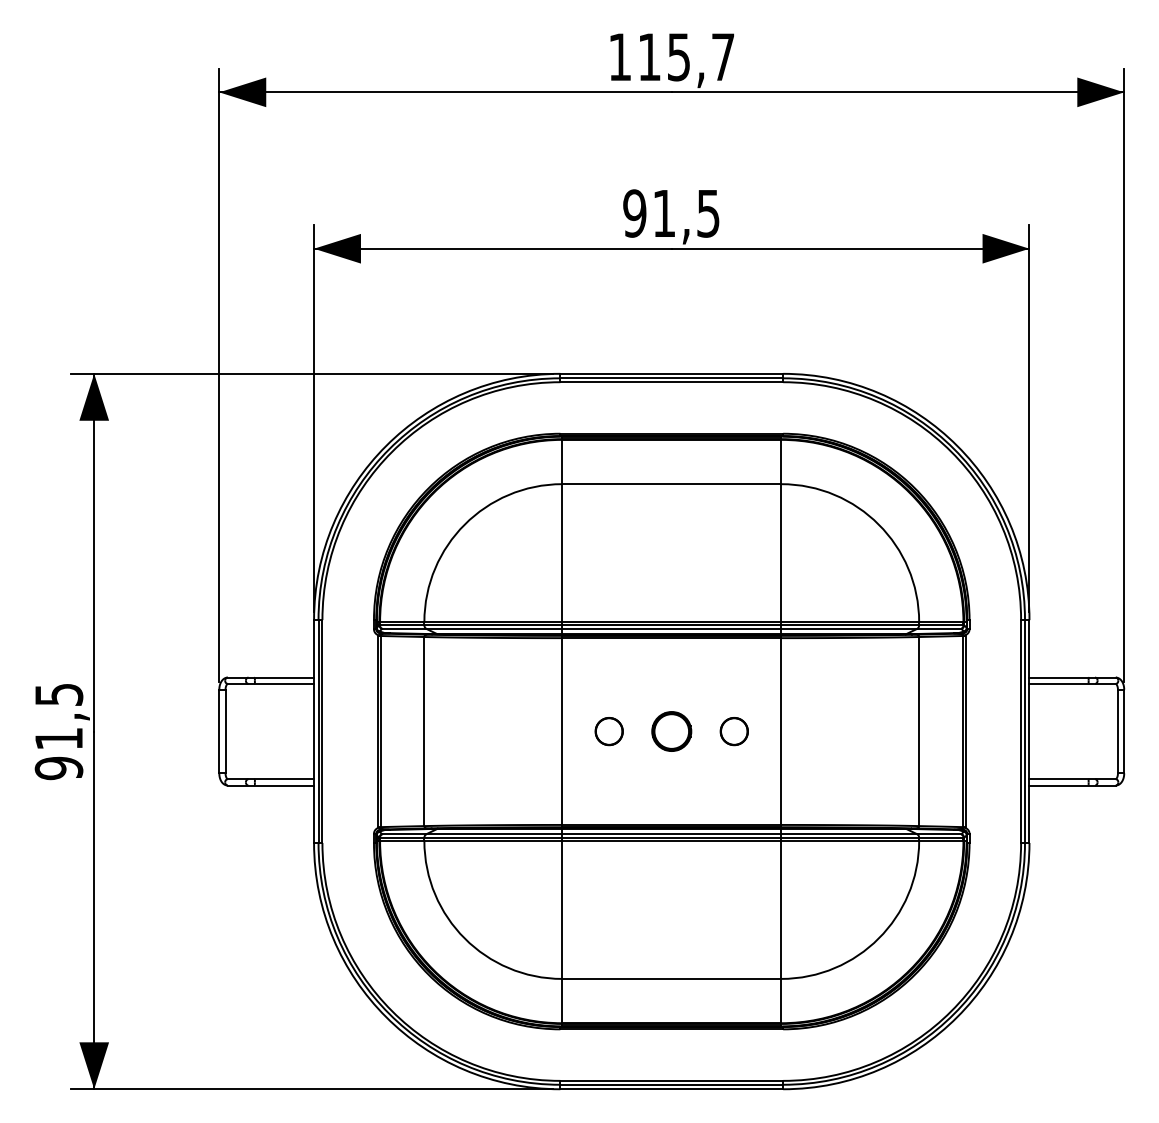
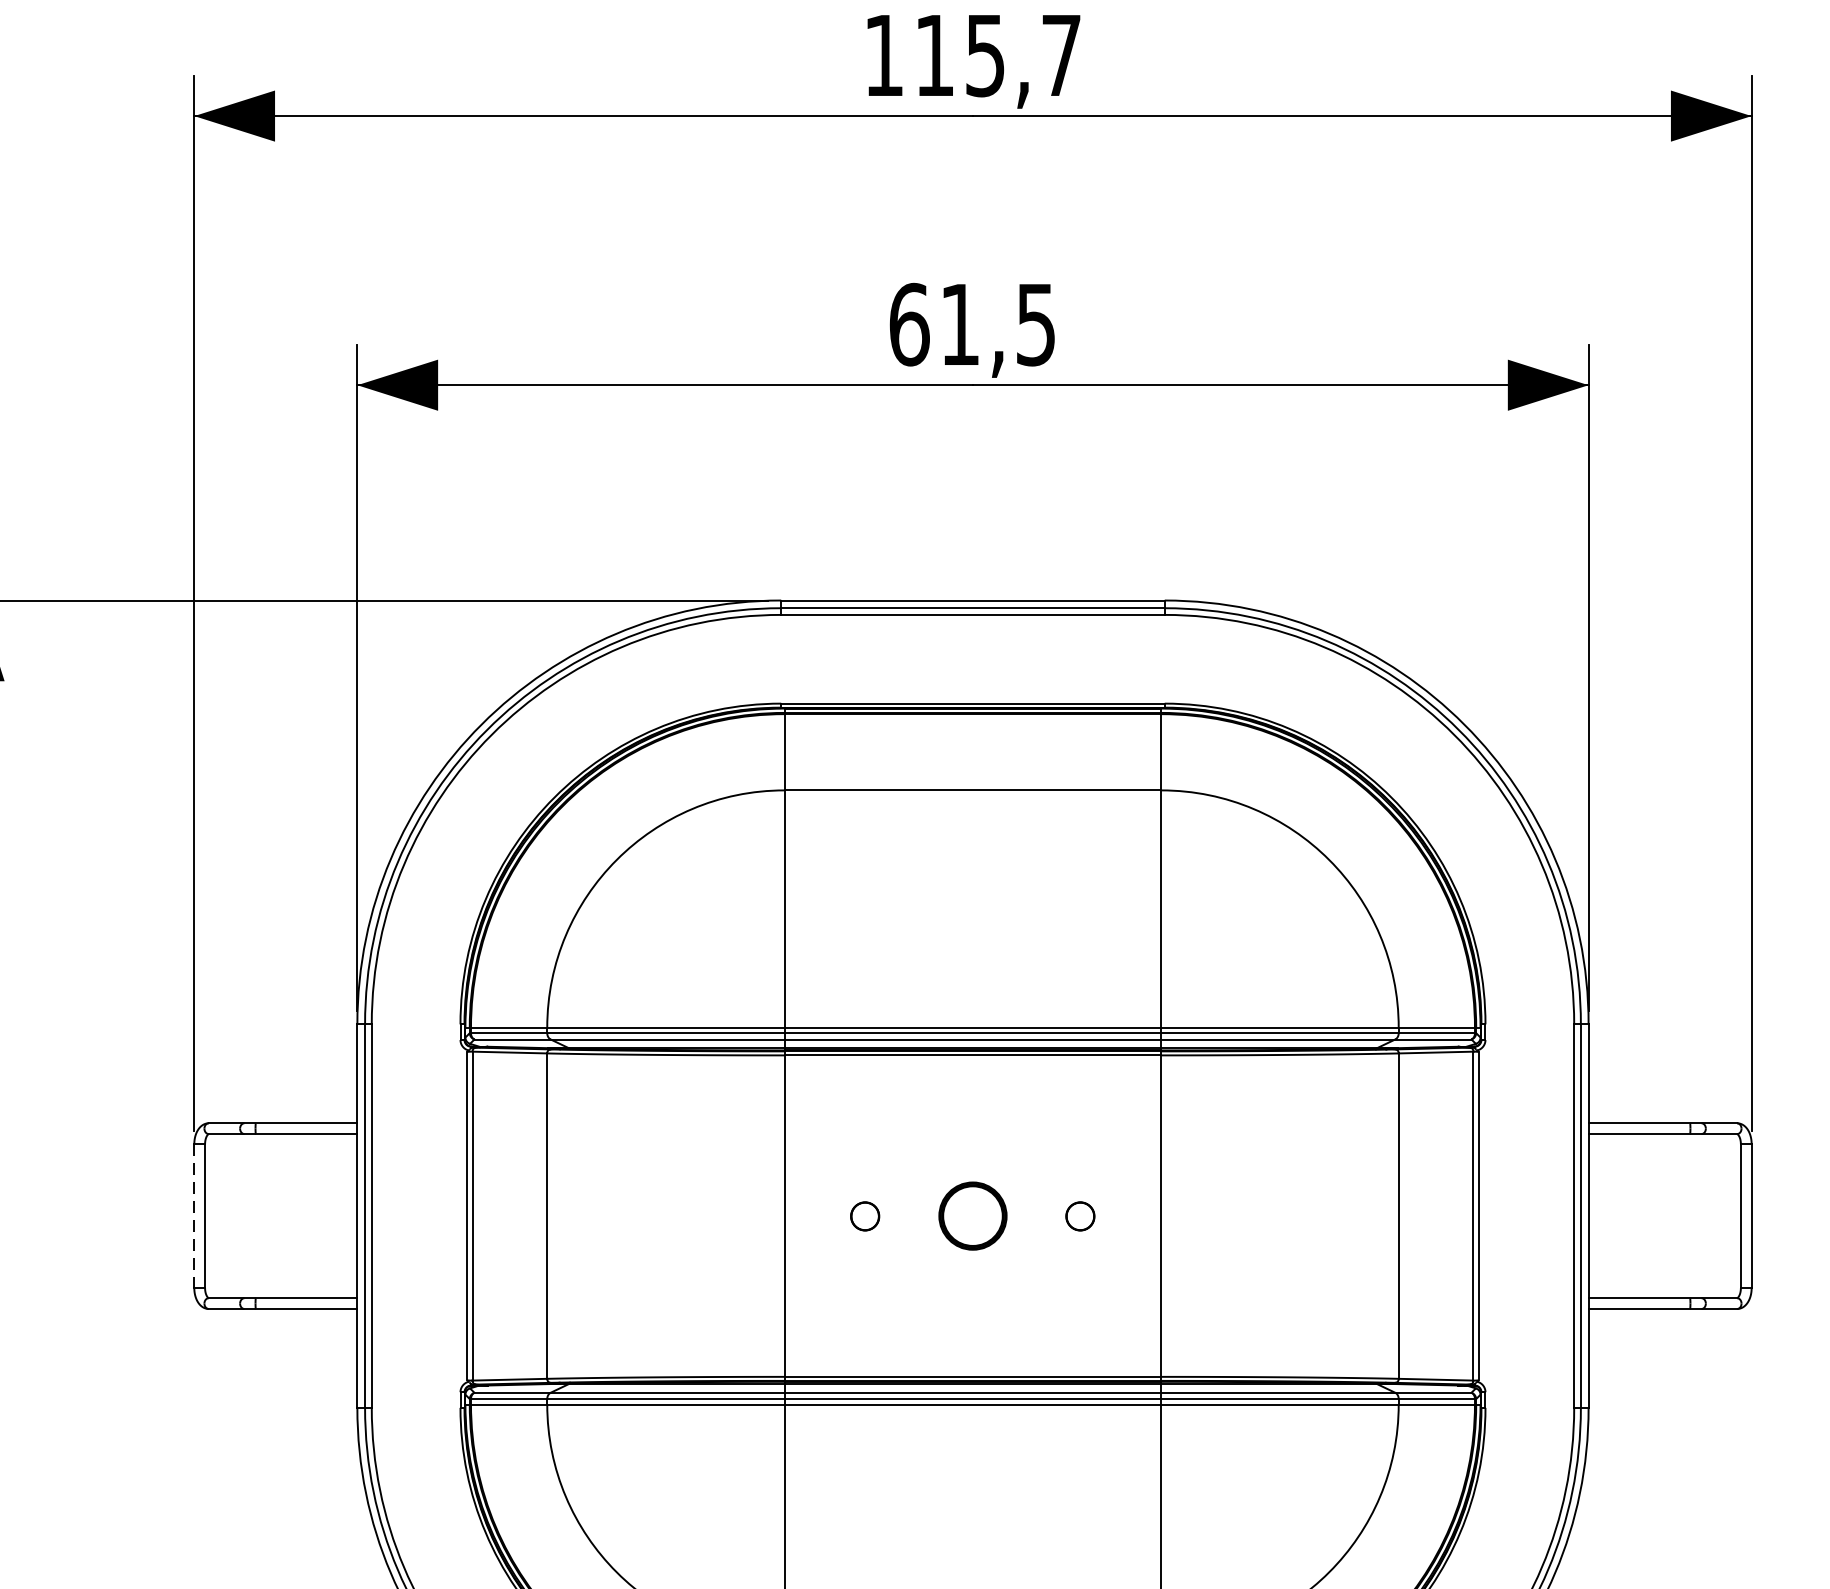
text: (634, 213) -> (908, 324), 91,5 -> 61,5
line: (219, 731) -> (194, 1216), solid -> dashed
circle: (608, 731) -> (864, 1216), size x0.6
circle: (733, 731) -> (1079, 1216), size x0.6

